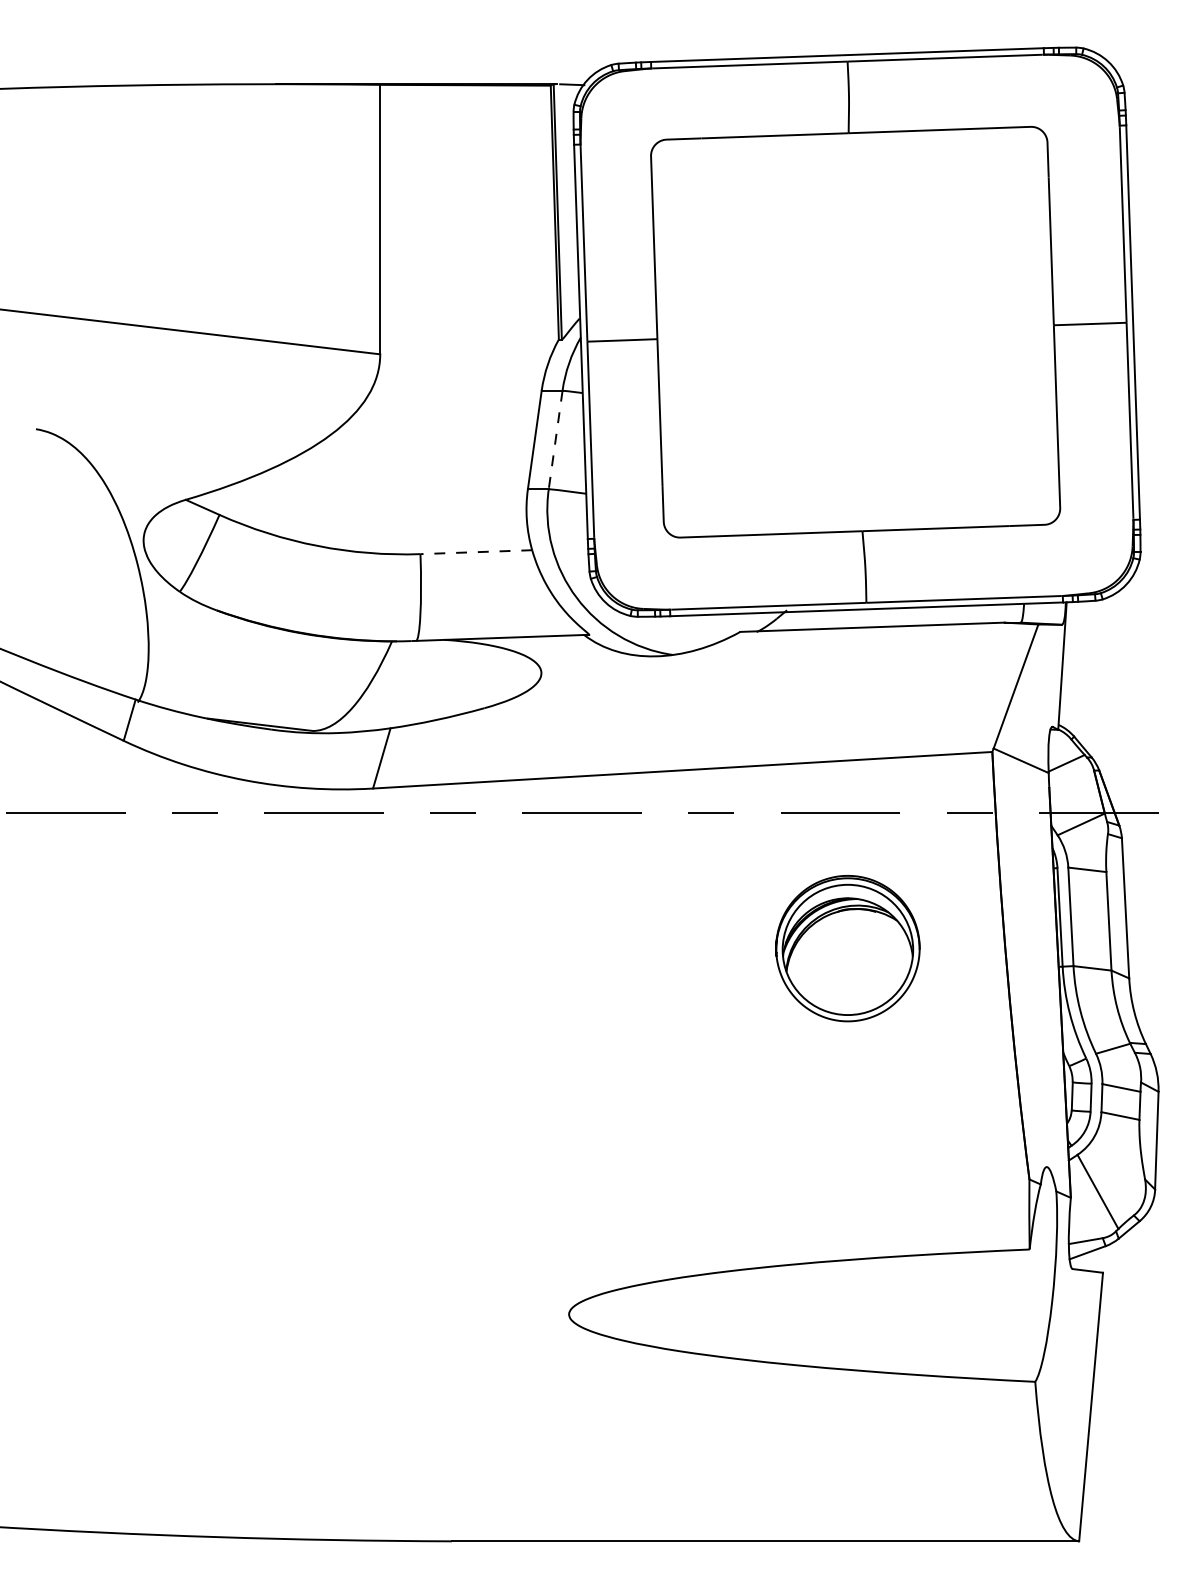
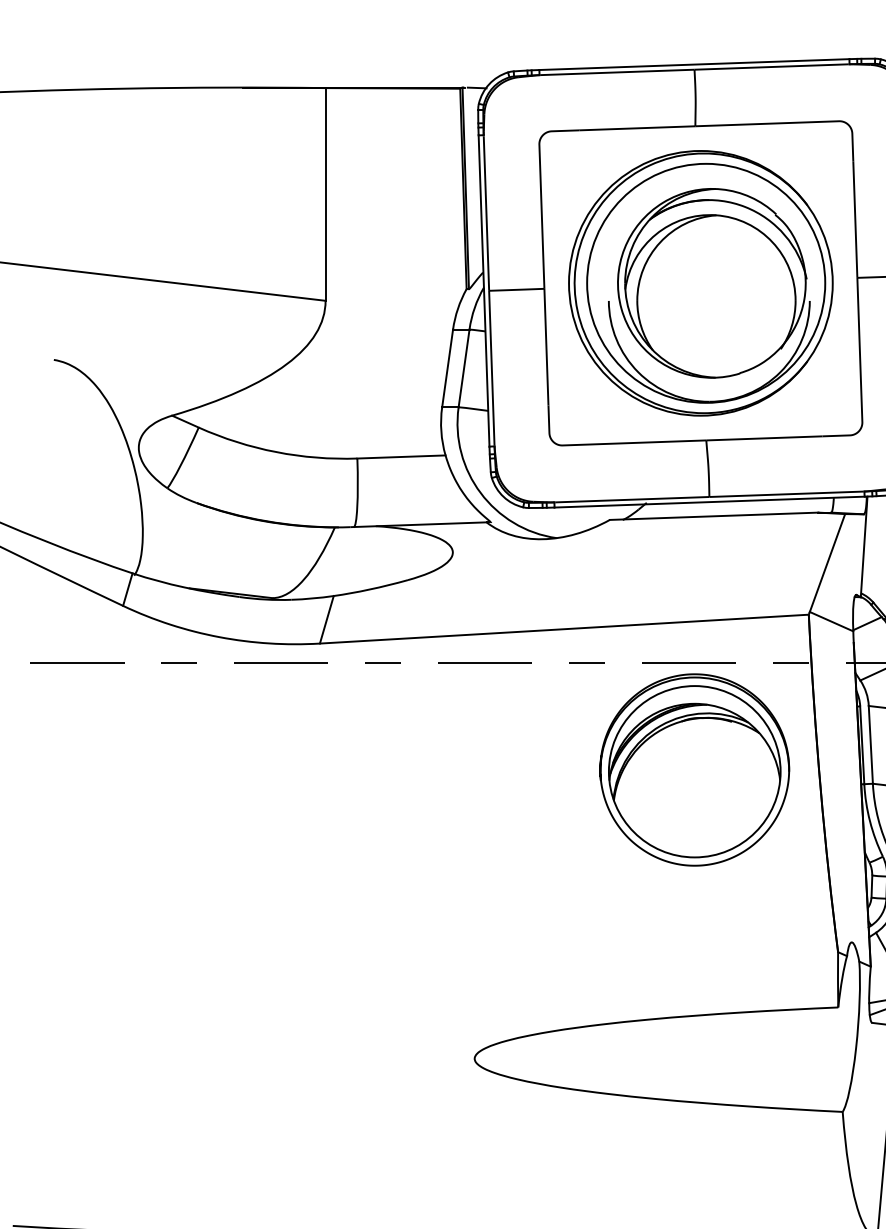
part: (855, 331) -> (700, 282), added
line: (555, 439) -> (463, 368), dashed -> solid
line: (476, 552) -> (401, 457), dashed -> solid
part: (847, 948) -> (694, 769), size x1.67

